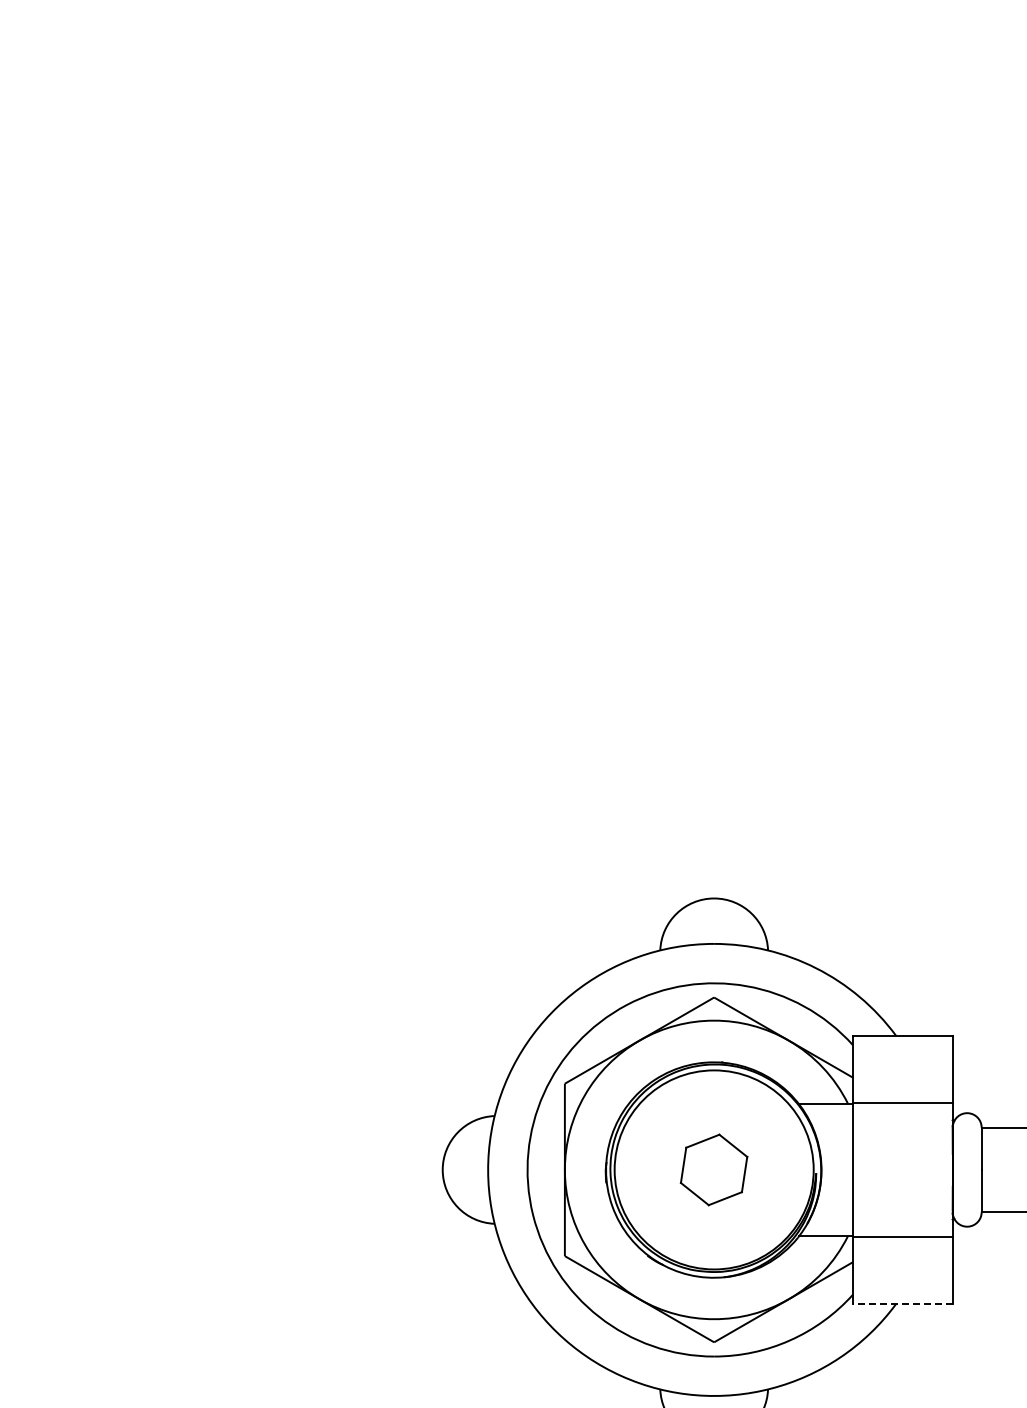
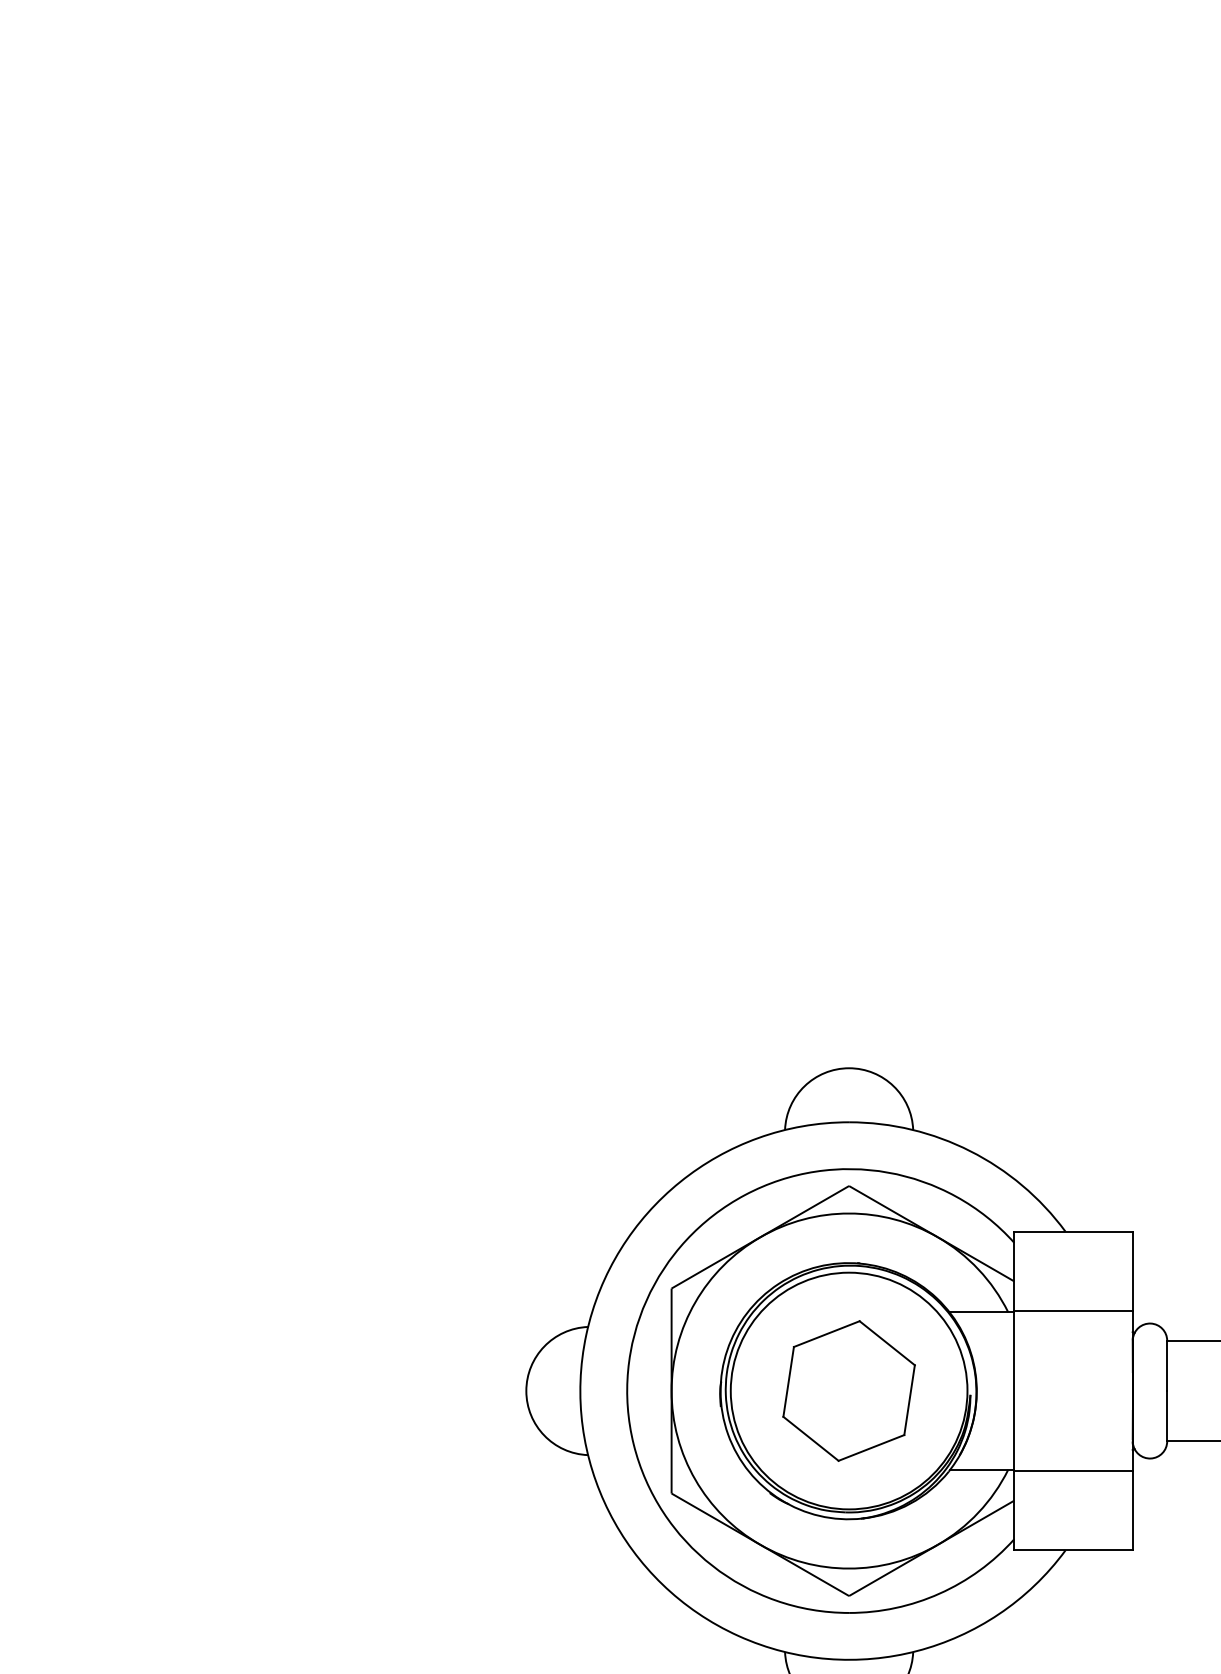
part: (713, 1169) -> (848, 1390), size x1.67
line: (902, 1304) -> (1073, 1551), dashed -> solid

